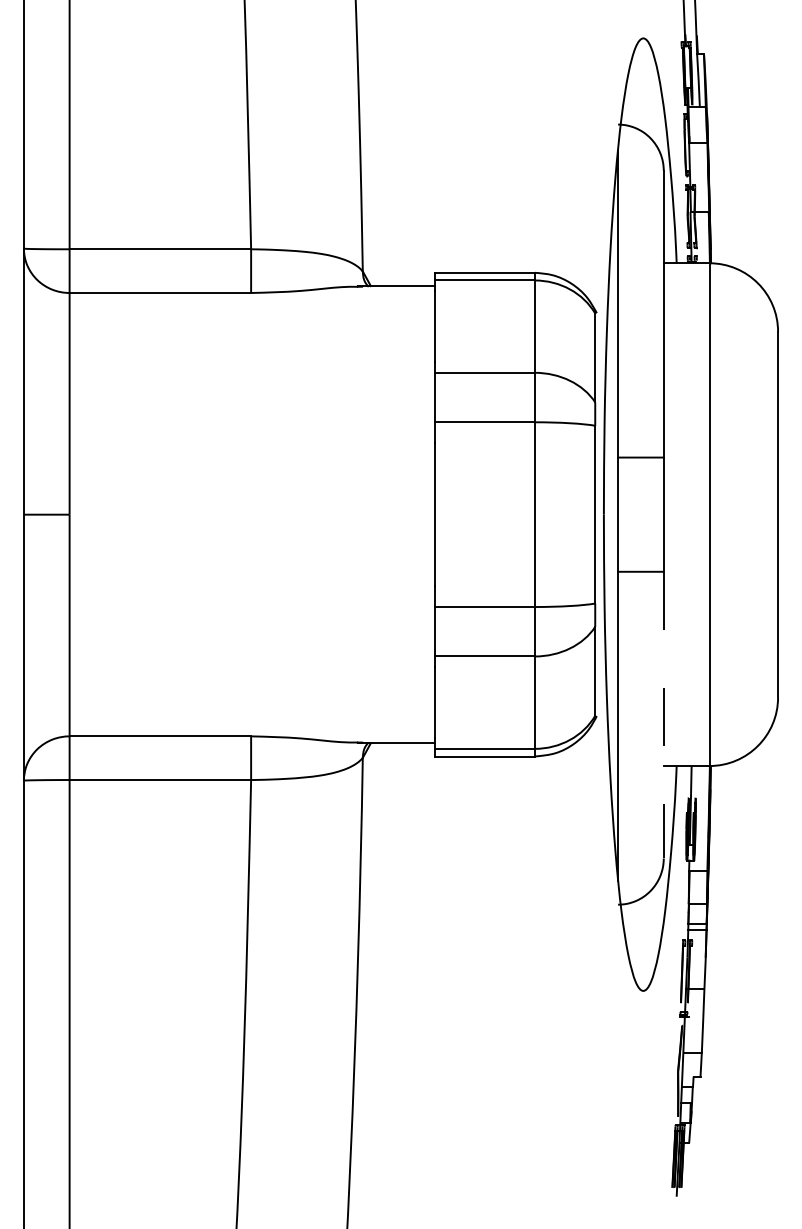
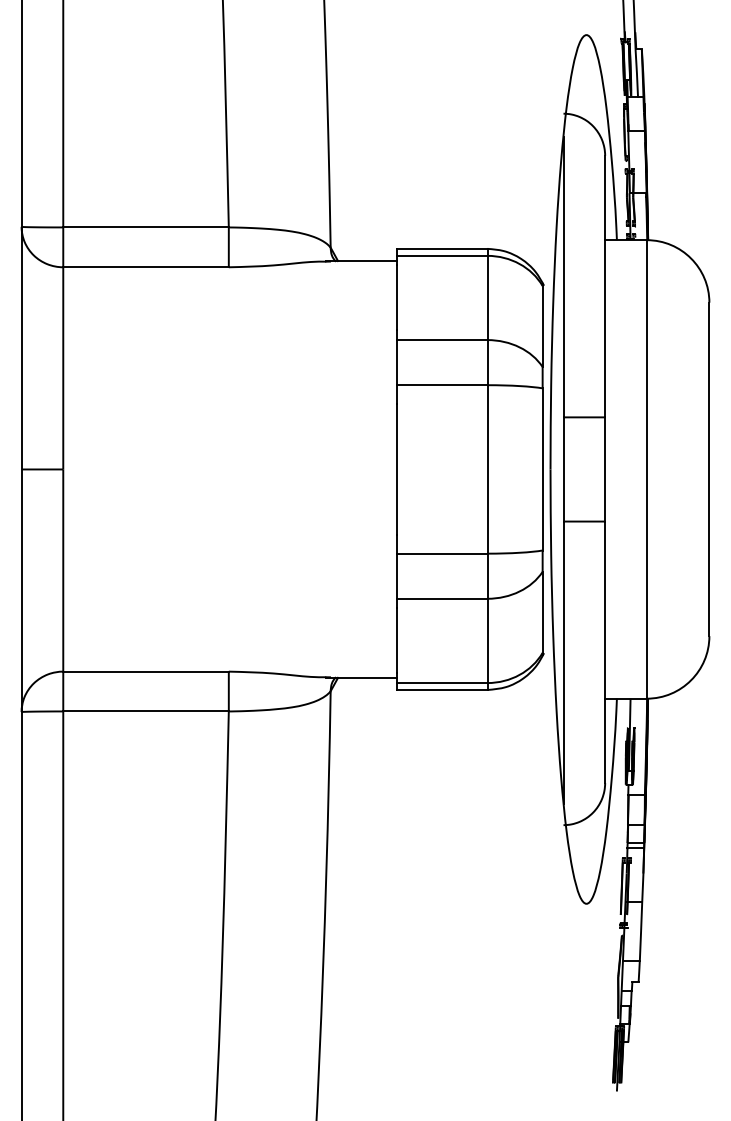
line: (663, 715) -> (604, 652), dashed -> solid

